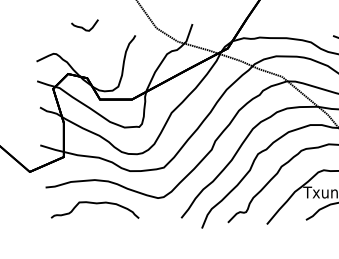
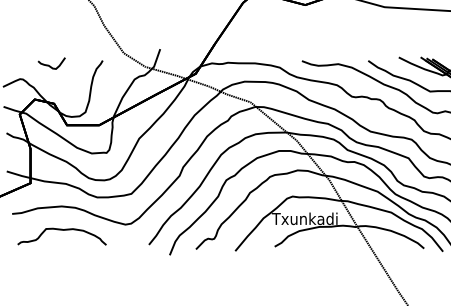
curve: (83, 27) -> (50, 65), moved

